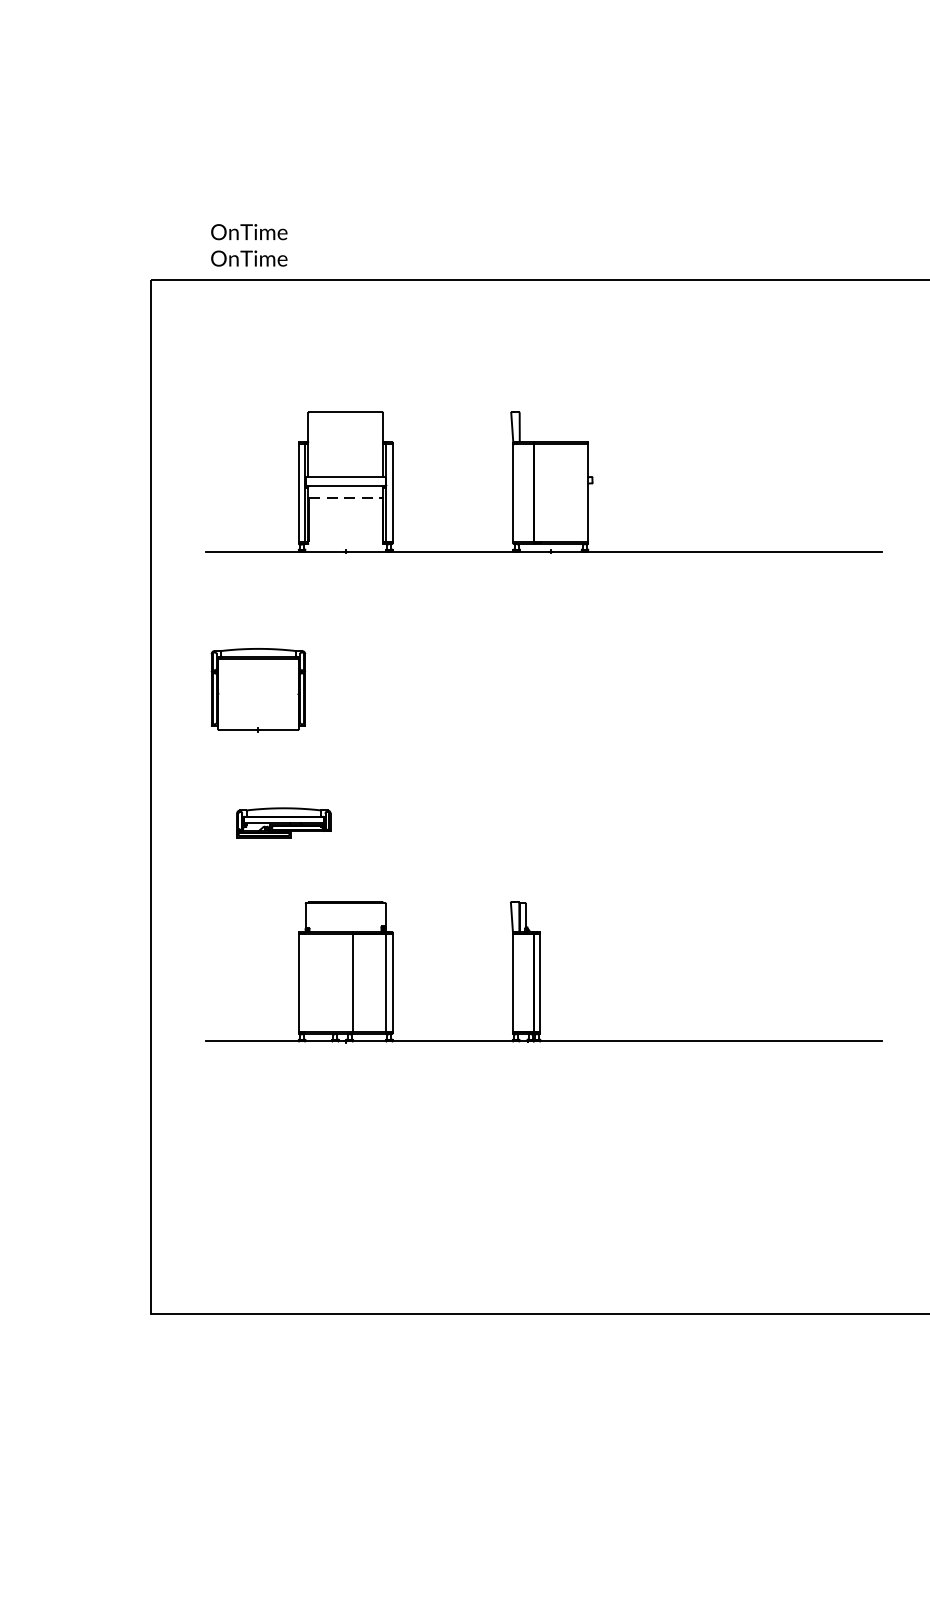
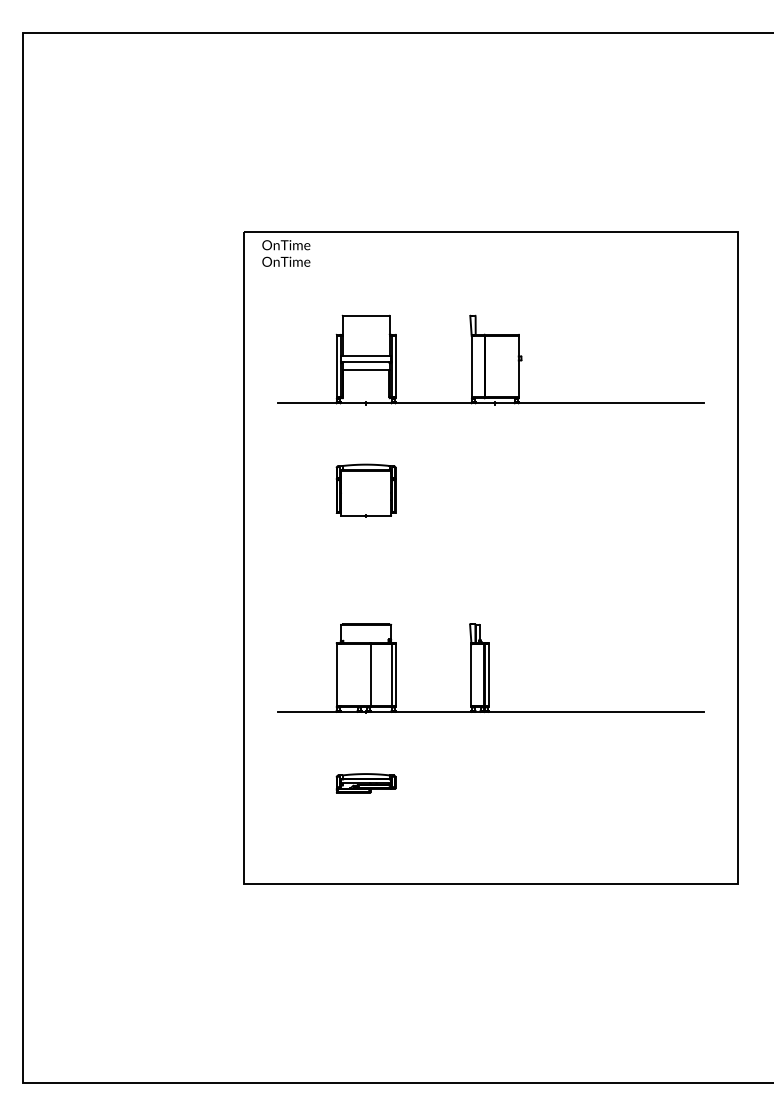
text: (249, 245) -> (286, 253), moved
line: (346, 497) -> (366, 369), dashed -> solid
part: (257, 689) -> (365, 490), moved
part: (282, 823) -> (365, 783), moved

